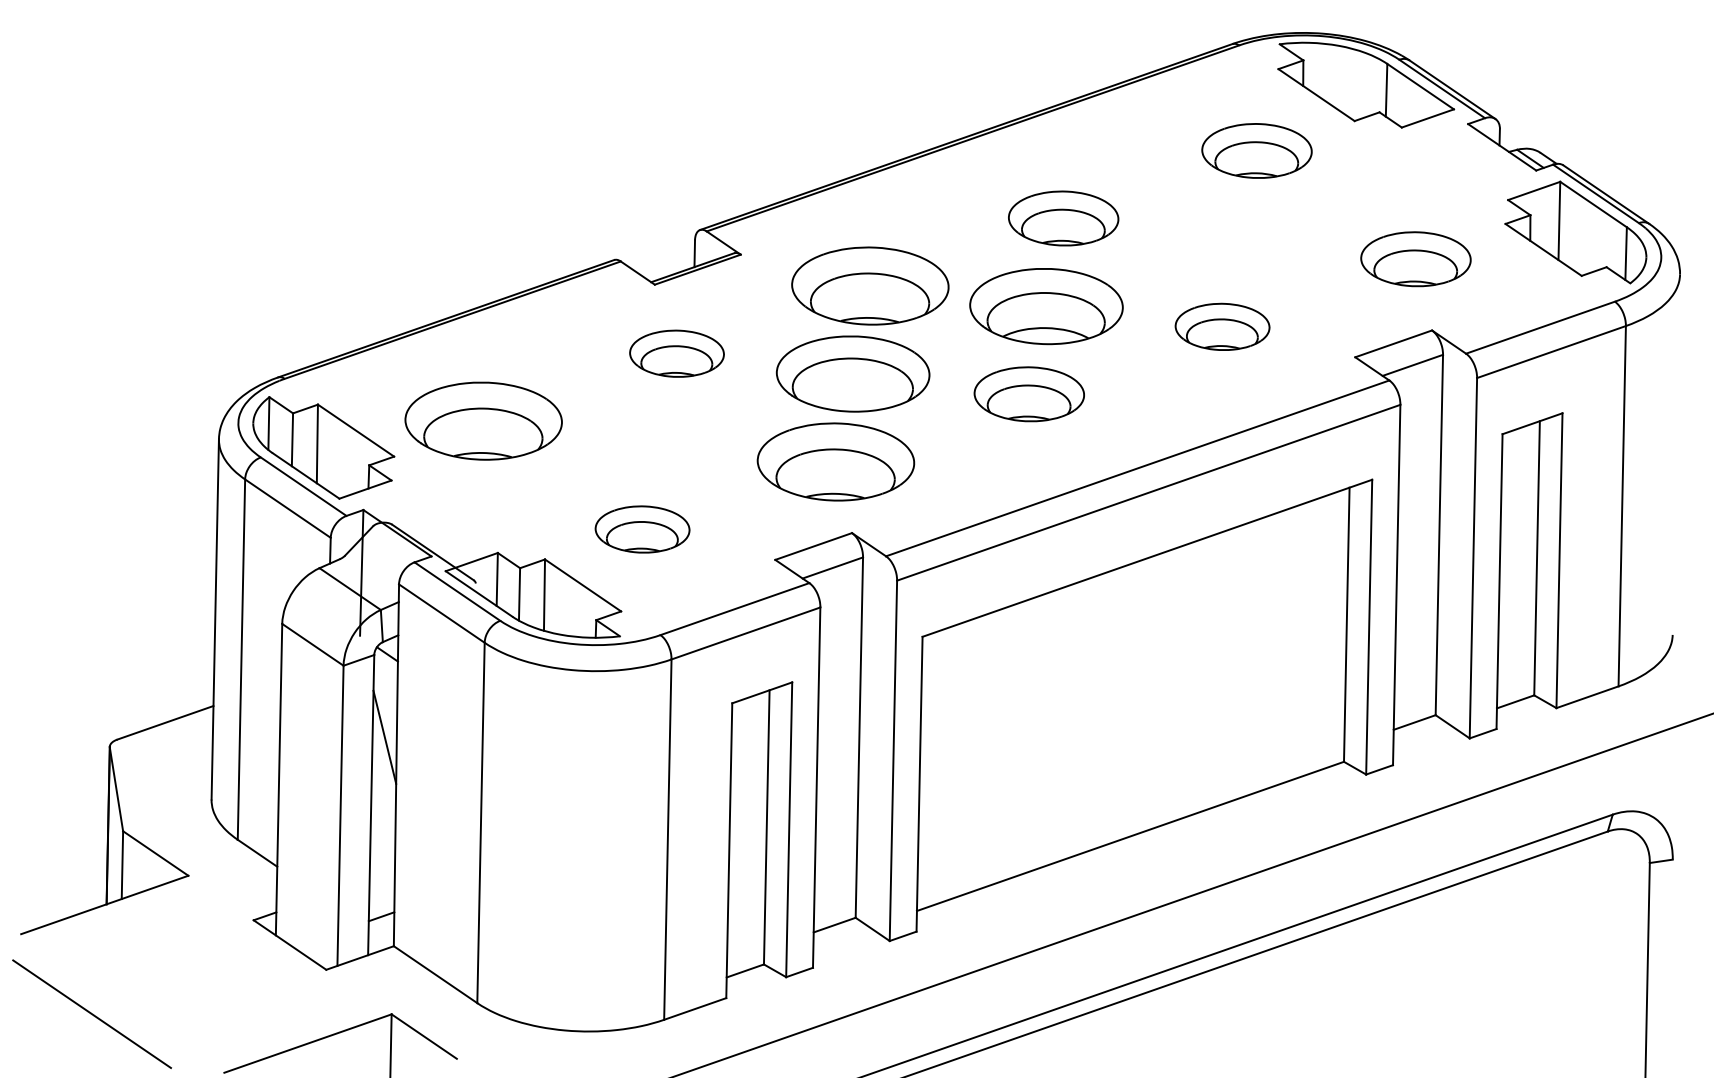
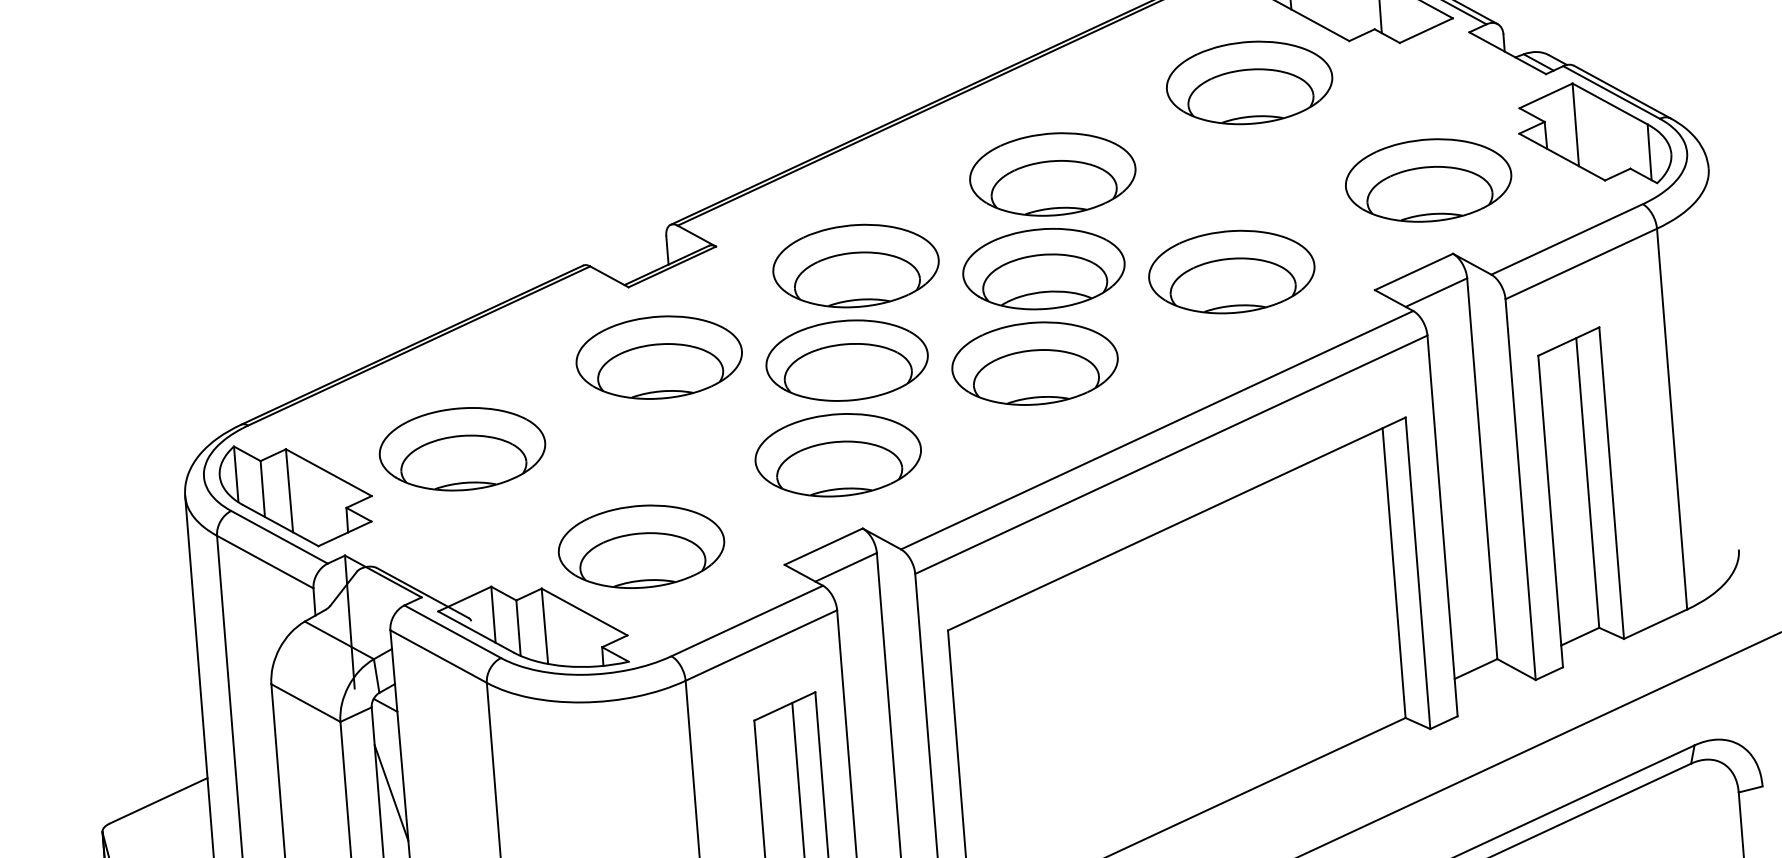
part: (1256, 150) -> (1248, 82), size x1.43
part: (1063, 218) -> (1052, 174), size x1.43
part: (1415, 258) -> (1428, 179), size x1.43
part: (1222, 326) -> (1231, 271), size x1.67
part: (676, 353) -> (658, 357), size x1.67
part: (1029, 393) -> (1035, 362), size x1.43
part: (642, 529) -> (641, 546), size x1.67

